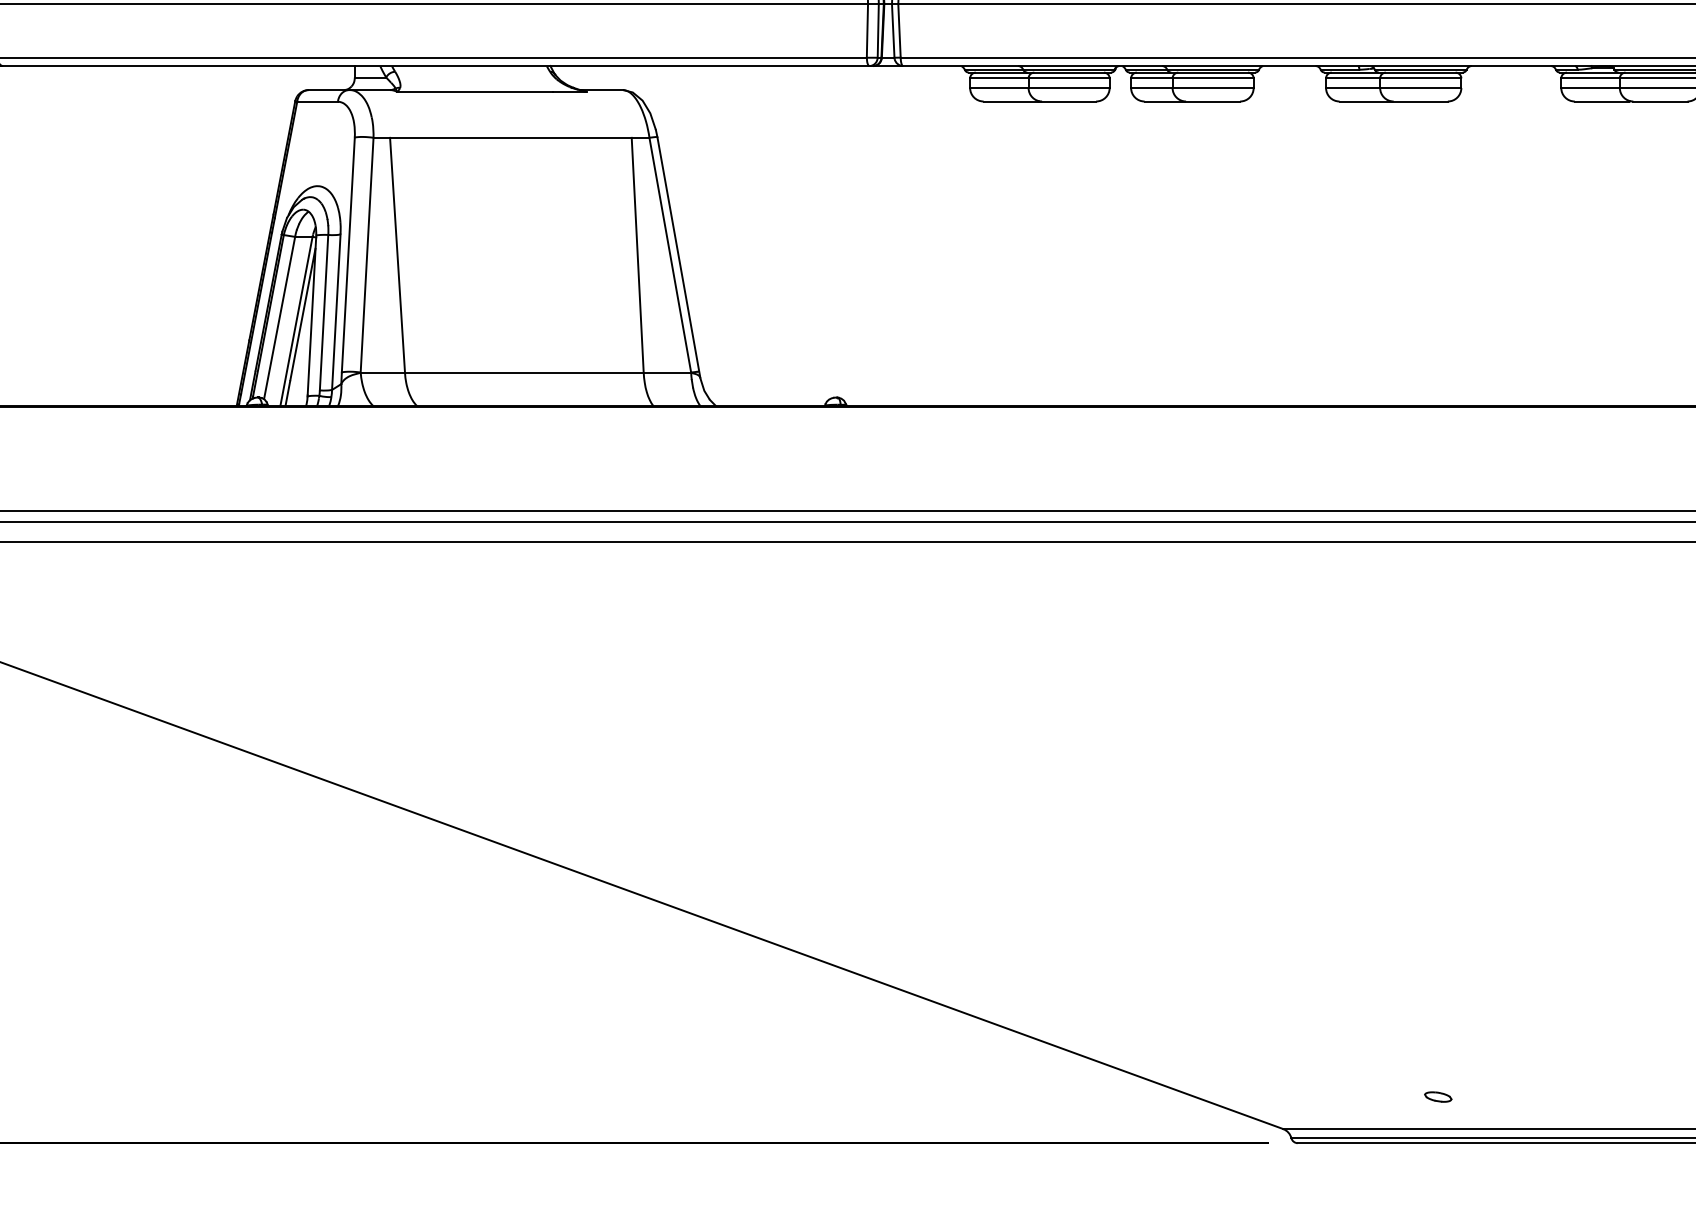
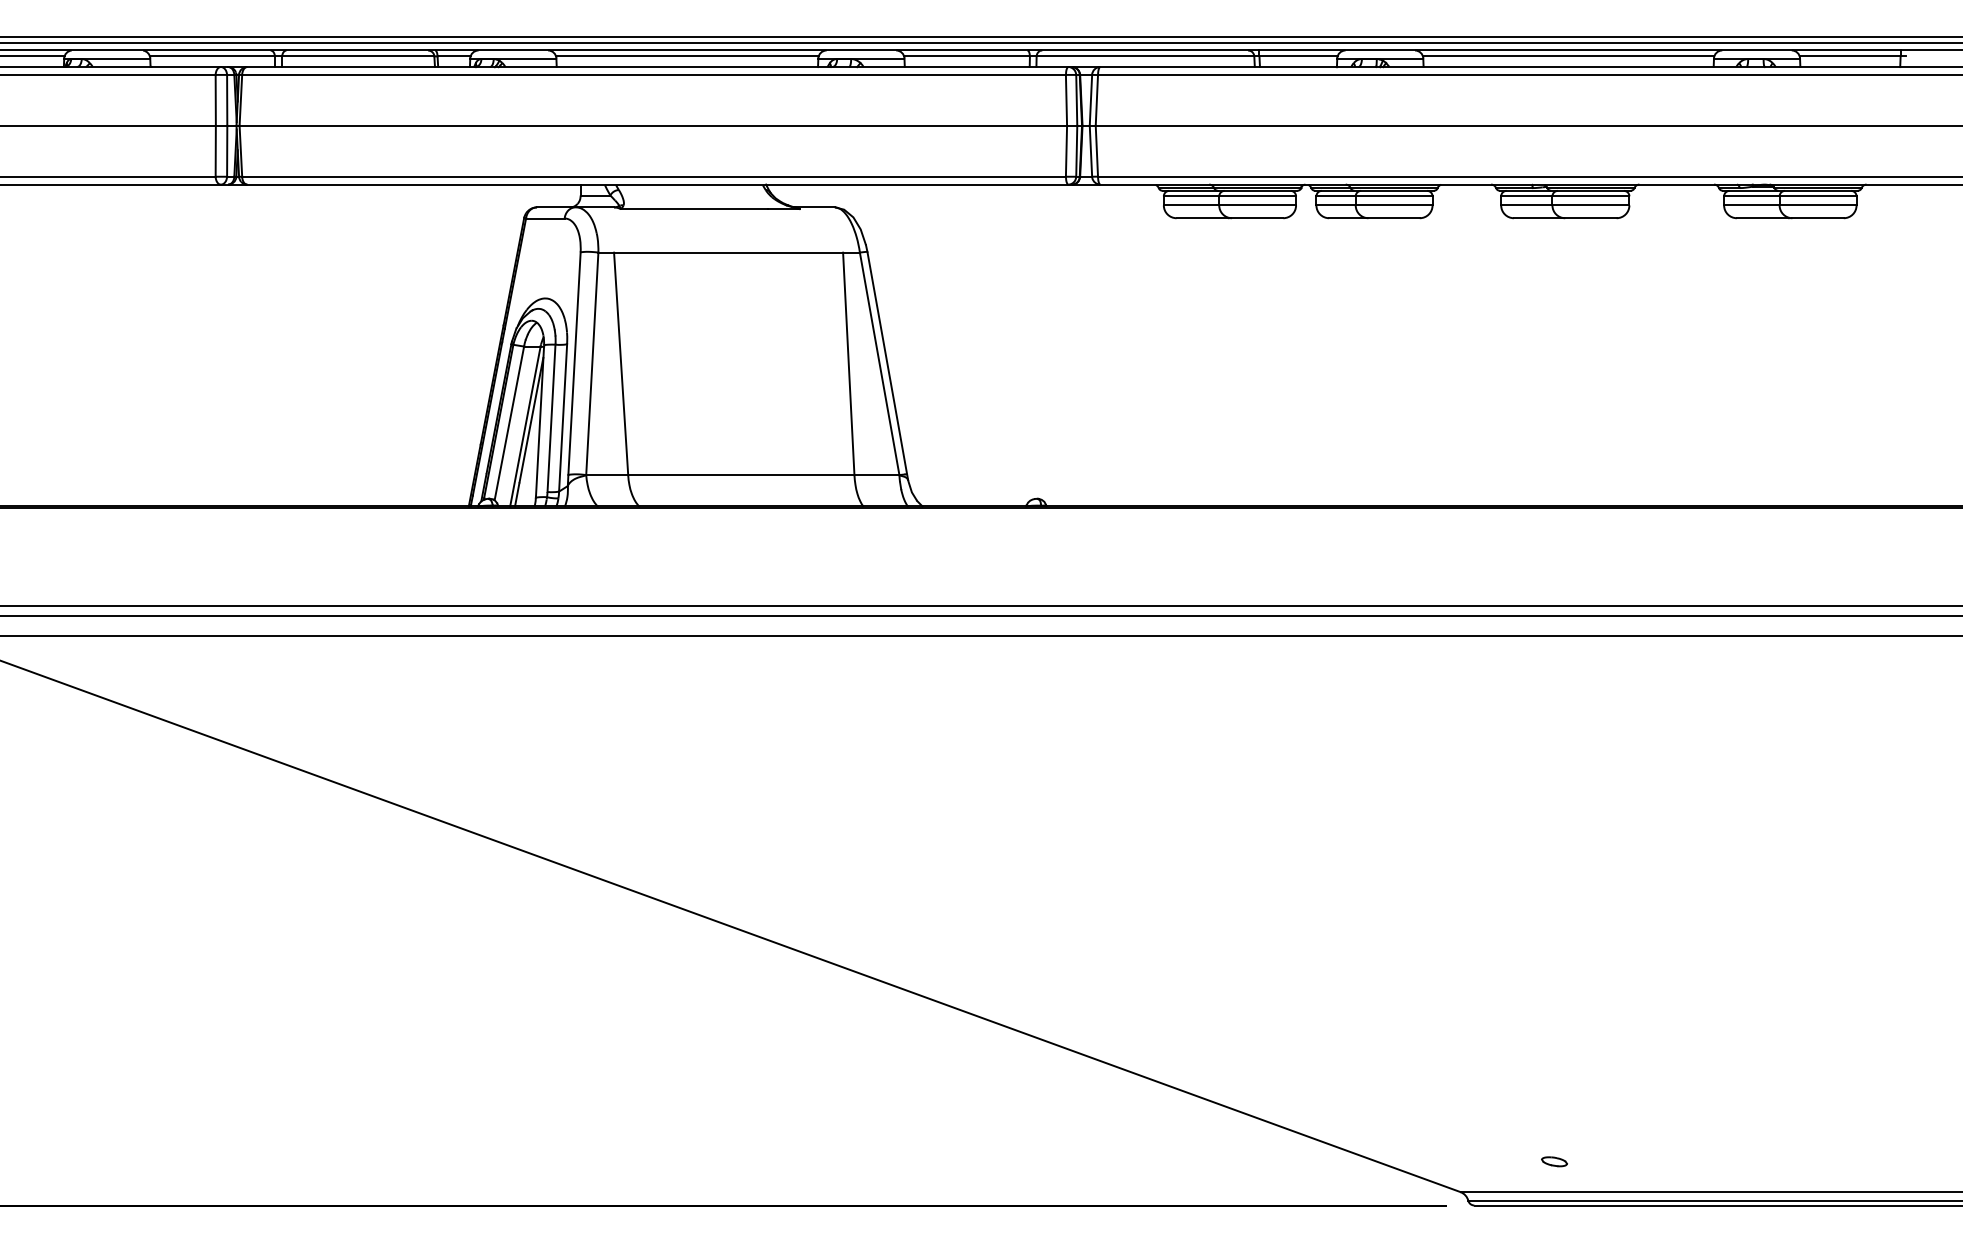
part: (1438, 1096) -> (1554, 1161), moved

